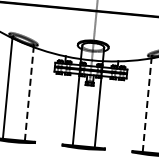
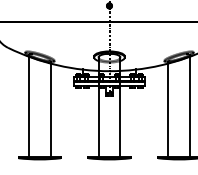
line: (29, 94) -> (50, 110), dashed -> solid
line: (147, 105) -> (168, 110), dashed -> solid

